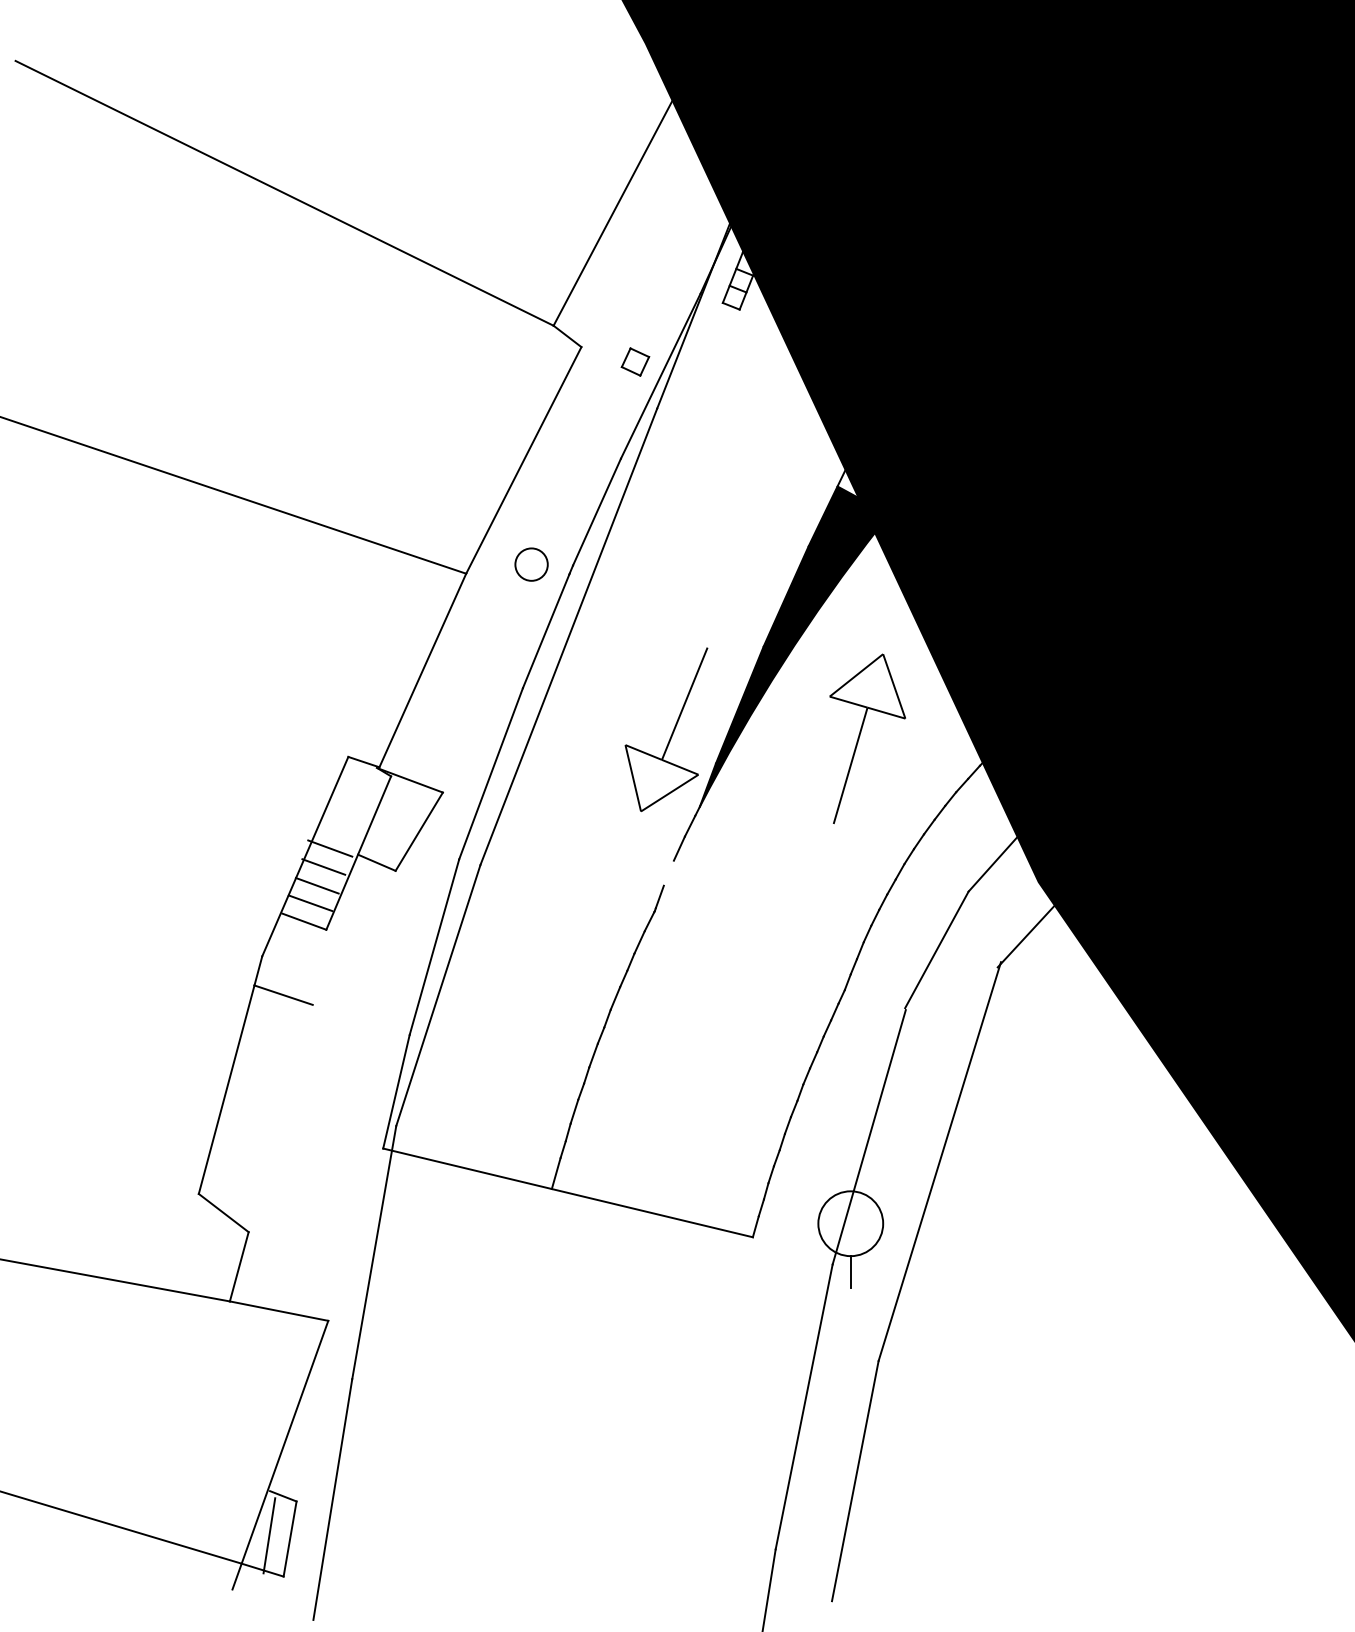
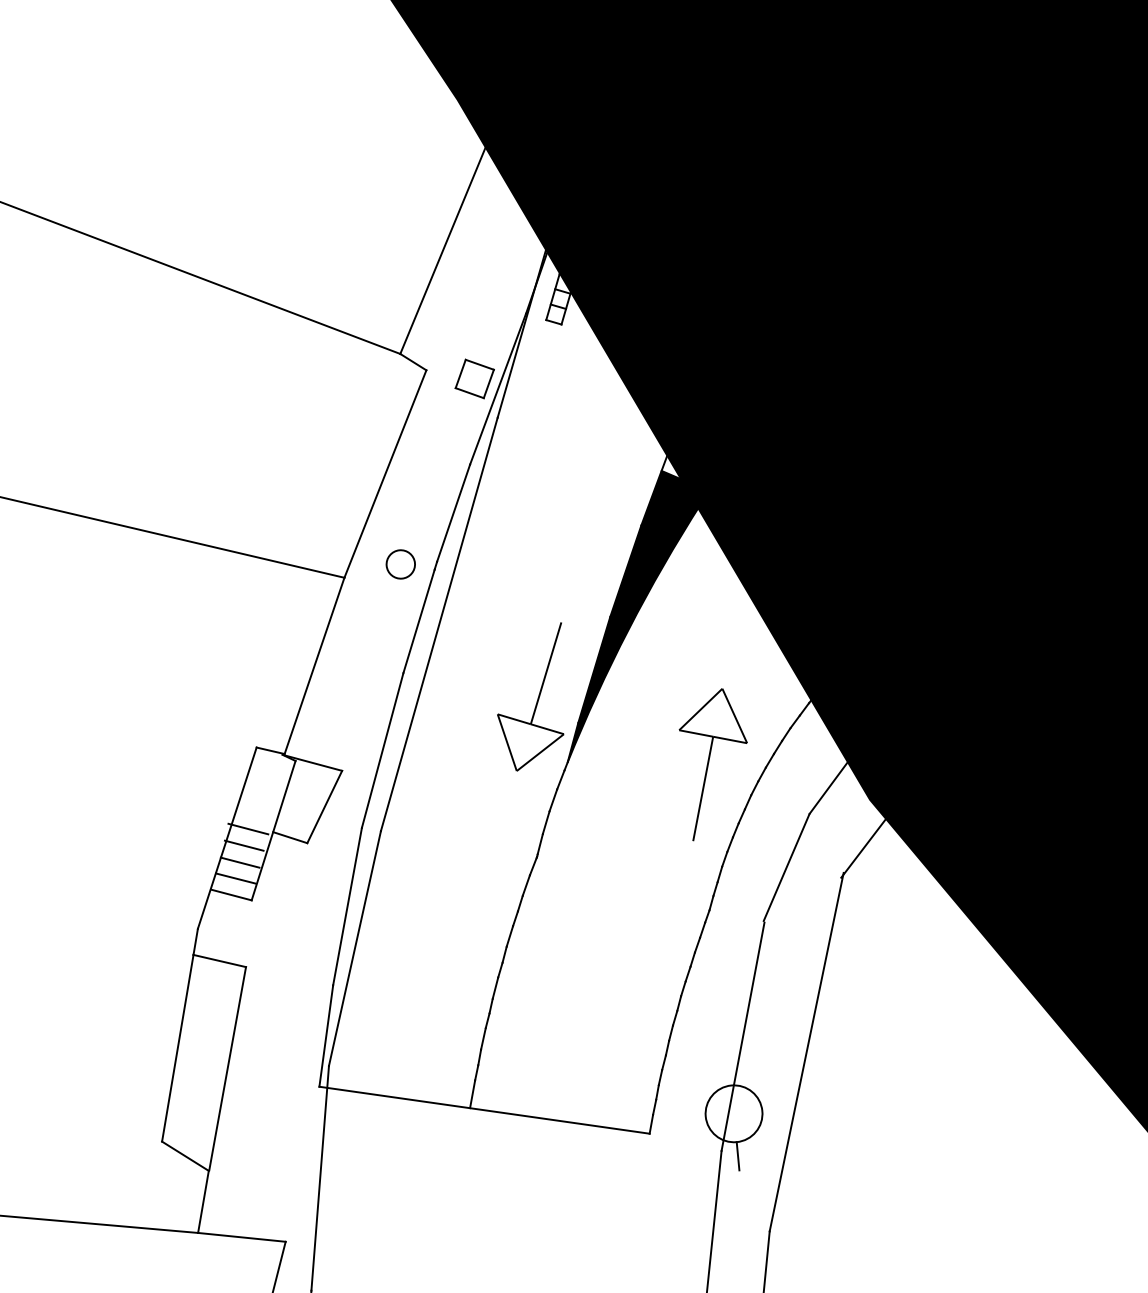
part: (635, 361) -> (474, 378), size x1.67
part: (860, 736) -> (709, 762), moved
line: (668, 872) -> (545, 822), added
line: (280, 1117) -> (227, 1068), added

